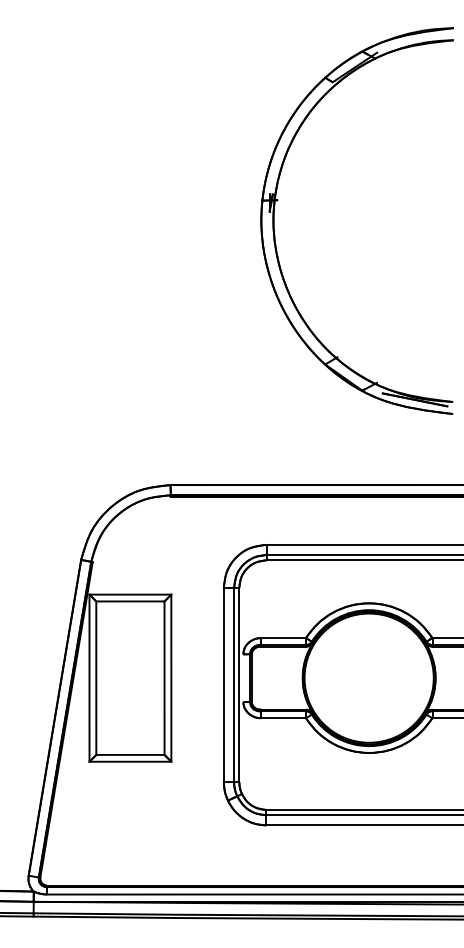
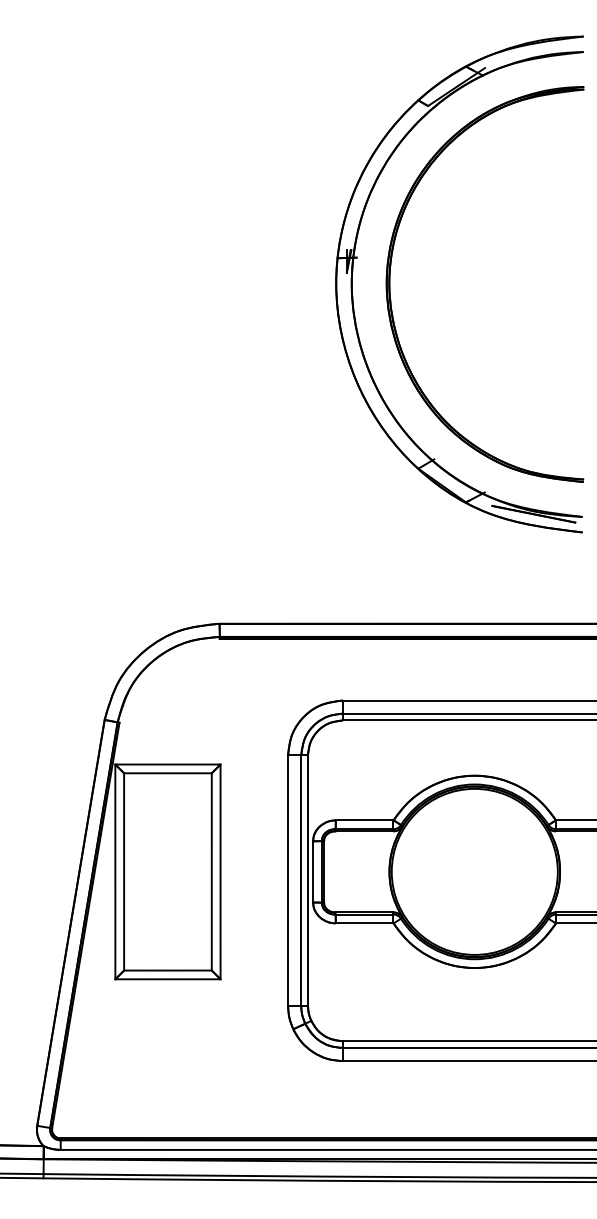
part: (303, 221) -> (390, 284), added
line: (243, 677) -> (313, 871), added

